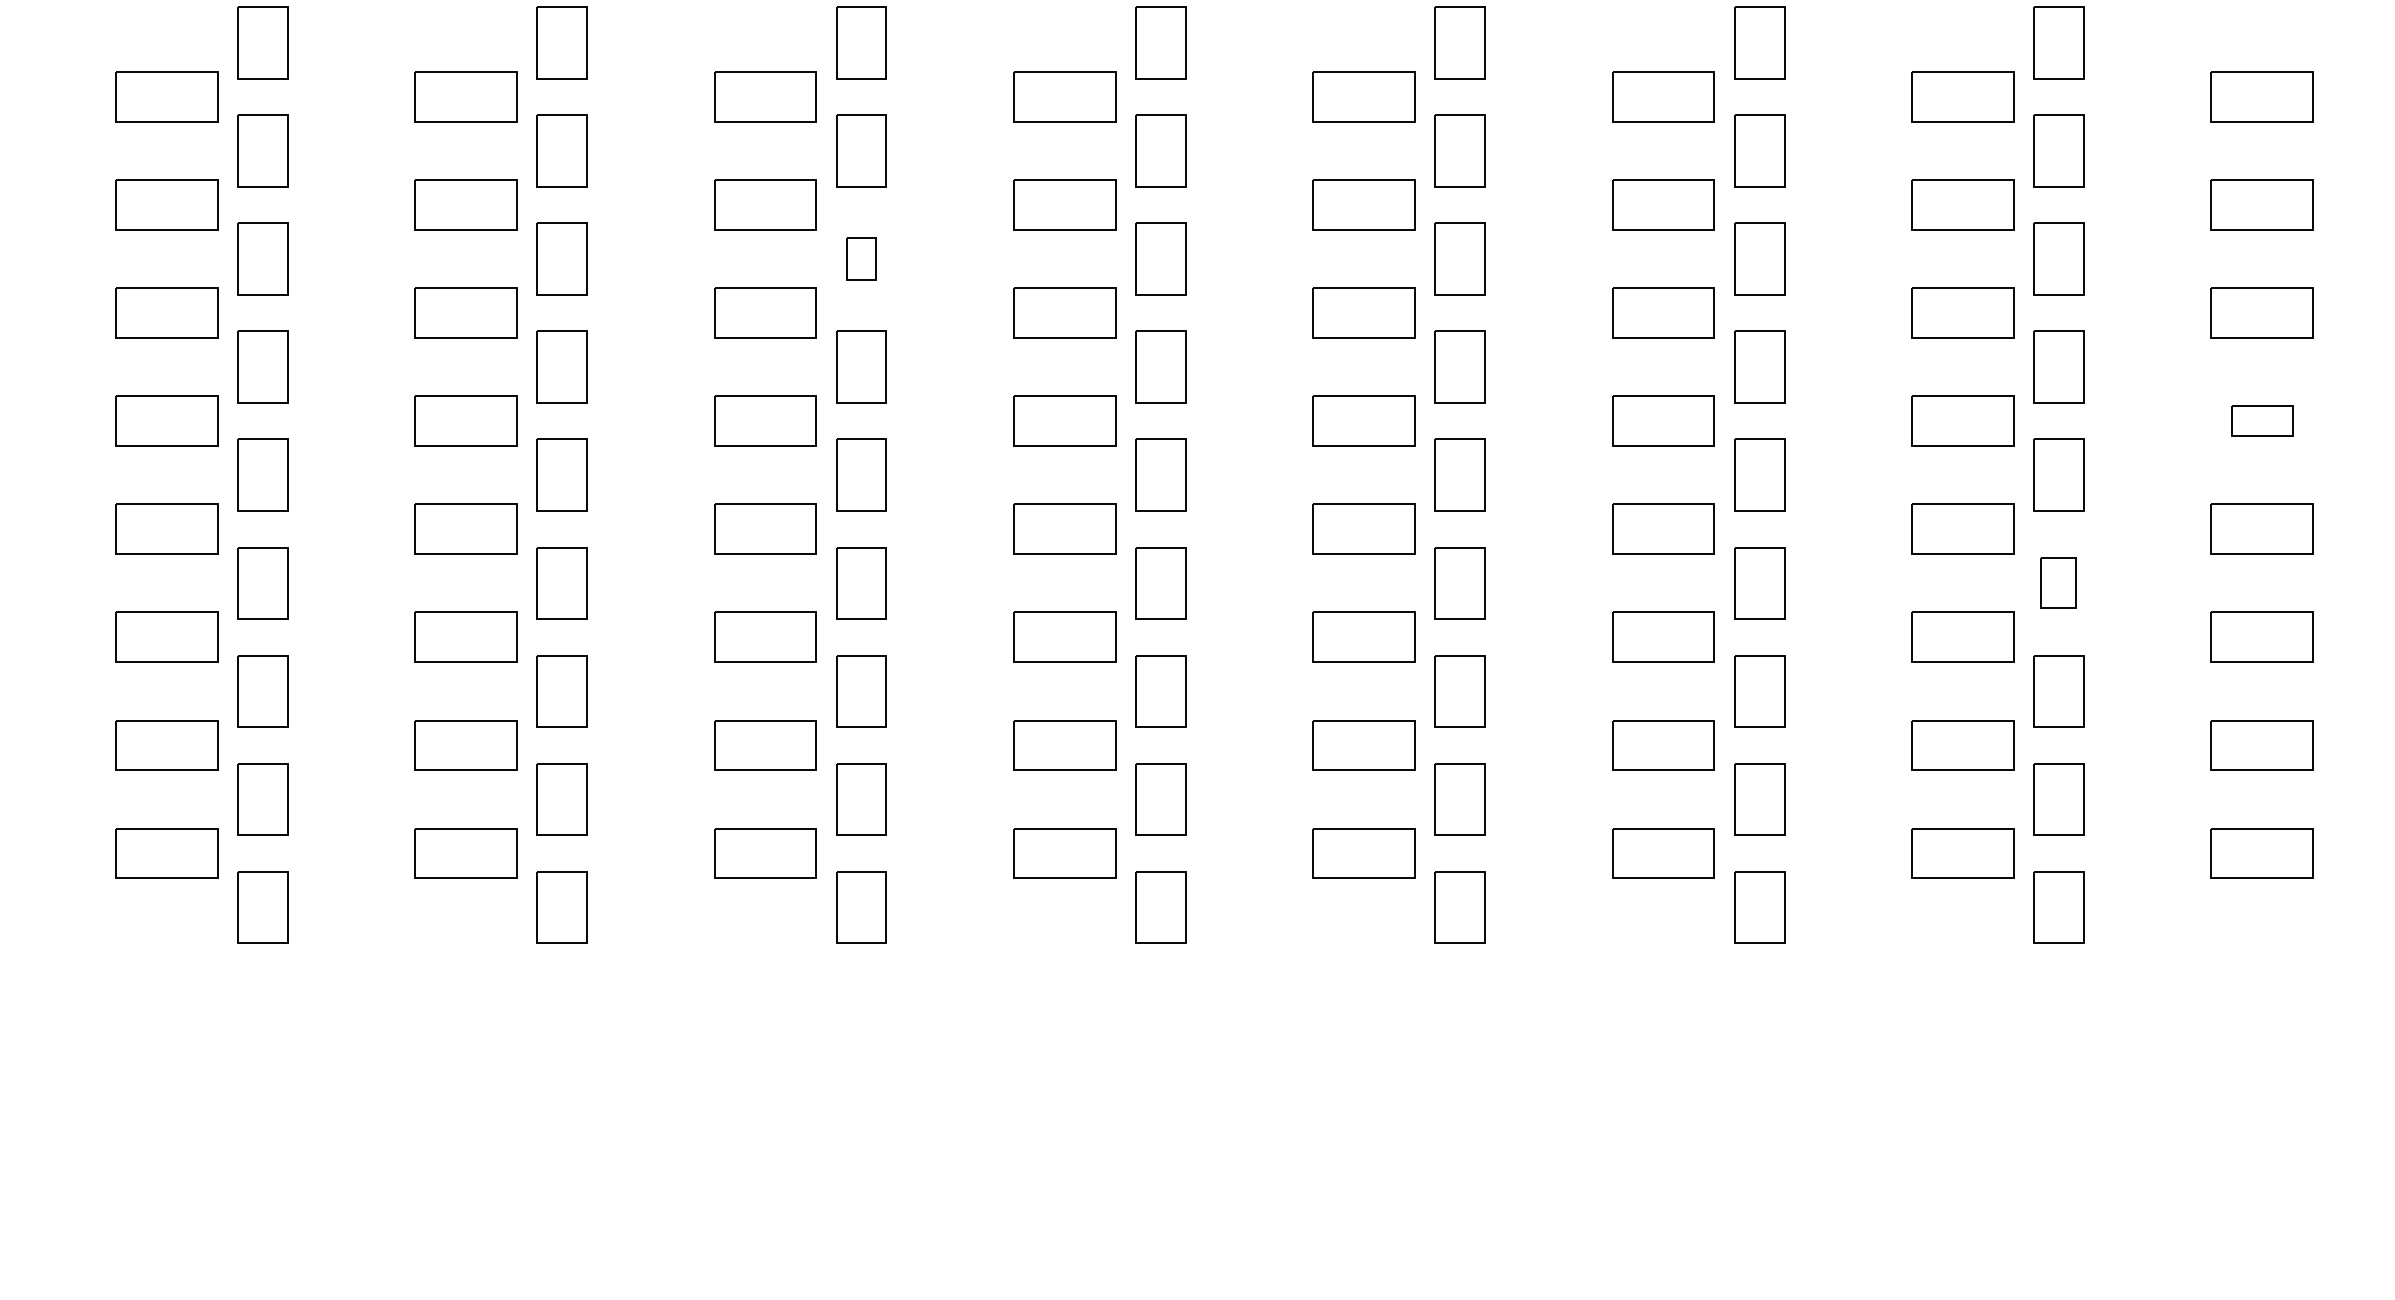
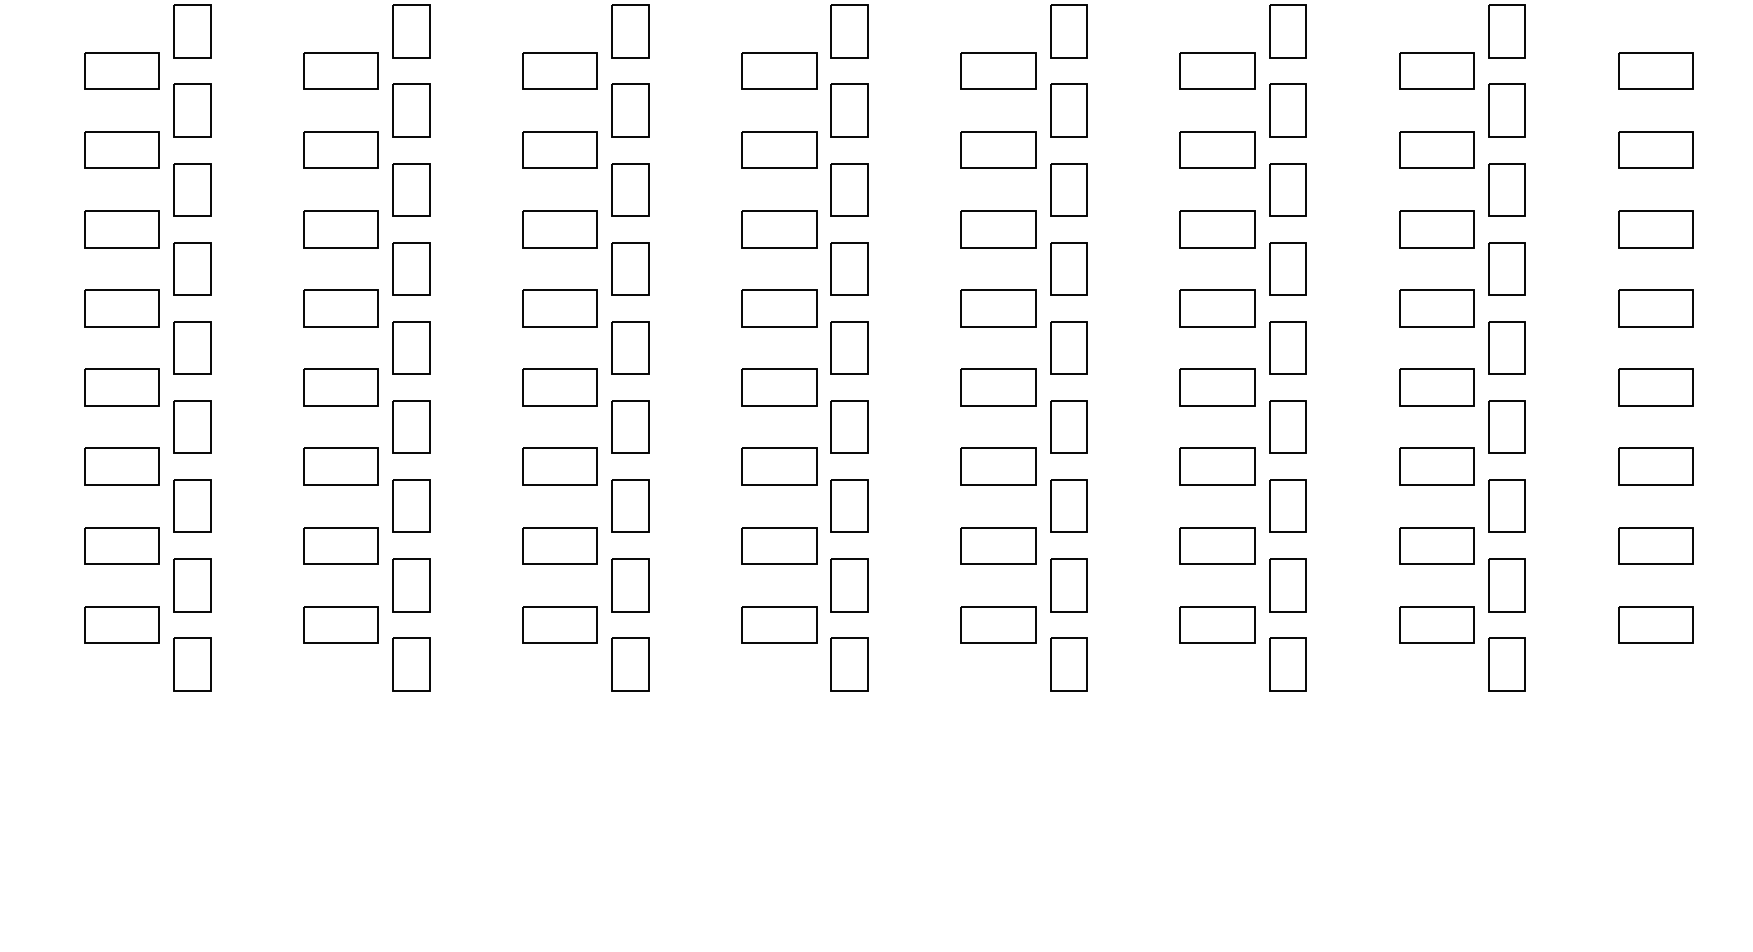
part: (861, 258) -> (630, 189), size x1.67
part: (2261, 420) -> (1655, 308), size x1.67
part: (2058, 583) -> (1506, 427), size x1.43

